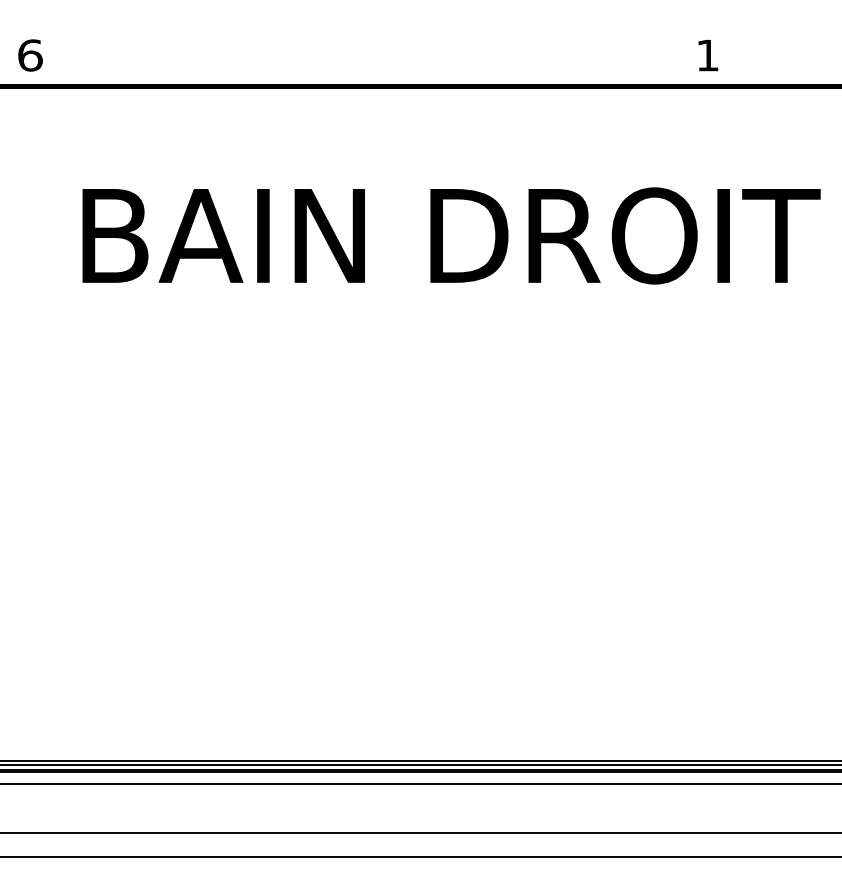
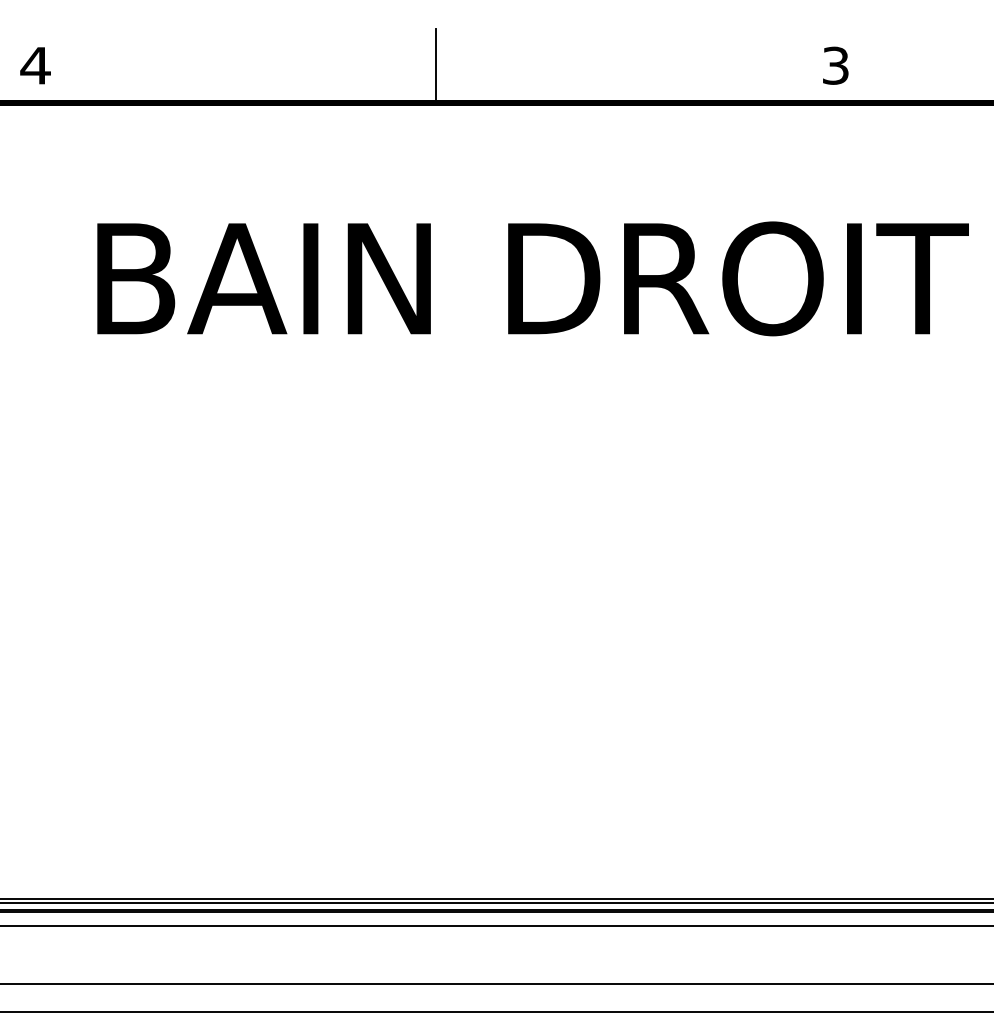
text: (30, 55) -> (35, 65), 6 -> 4
line: (368, 55) -> (435, 65), added
text: (707, 55) -> (835, 65), 1 -> 3

